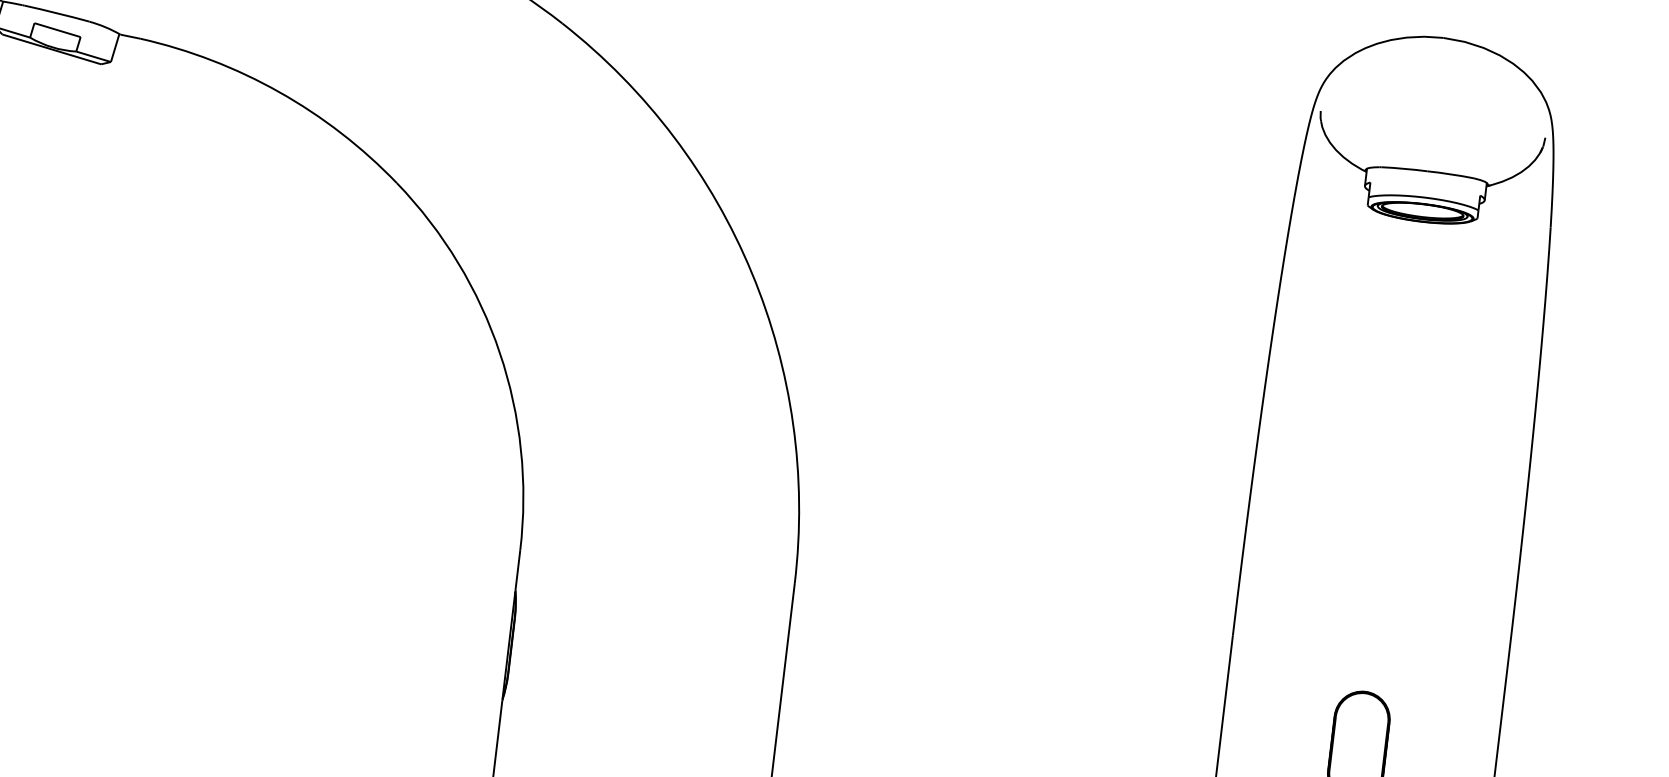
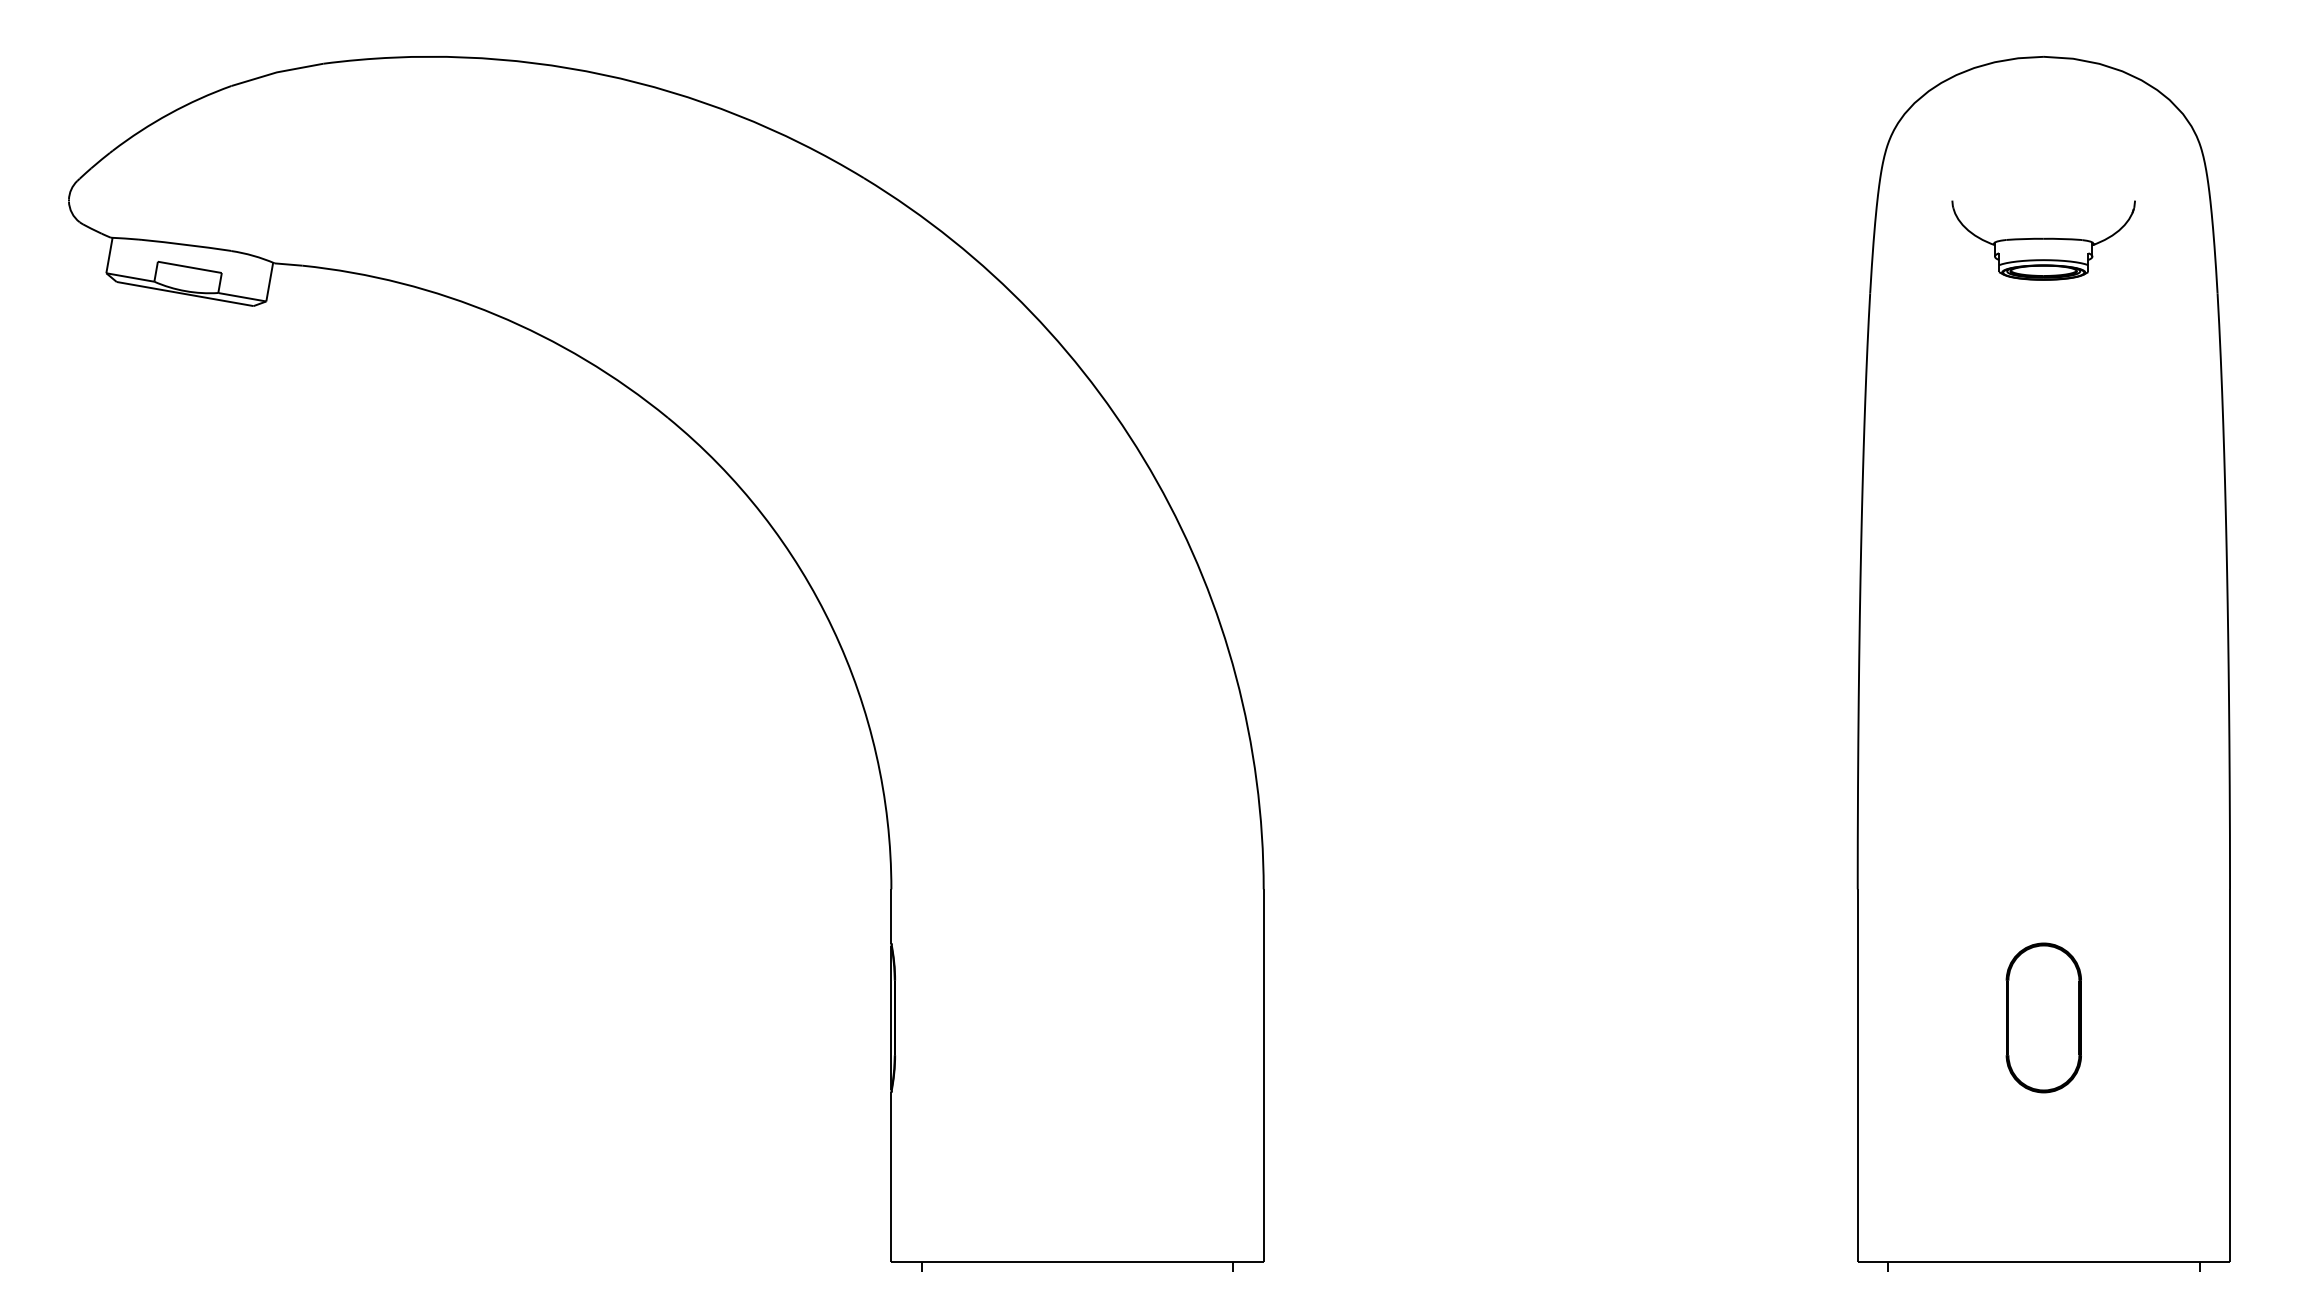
part: (1426, 173) -> (2043, 240), size x0.6

